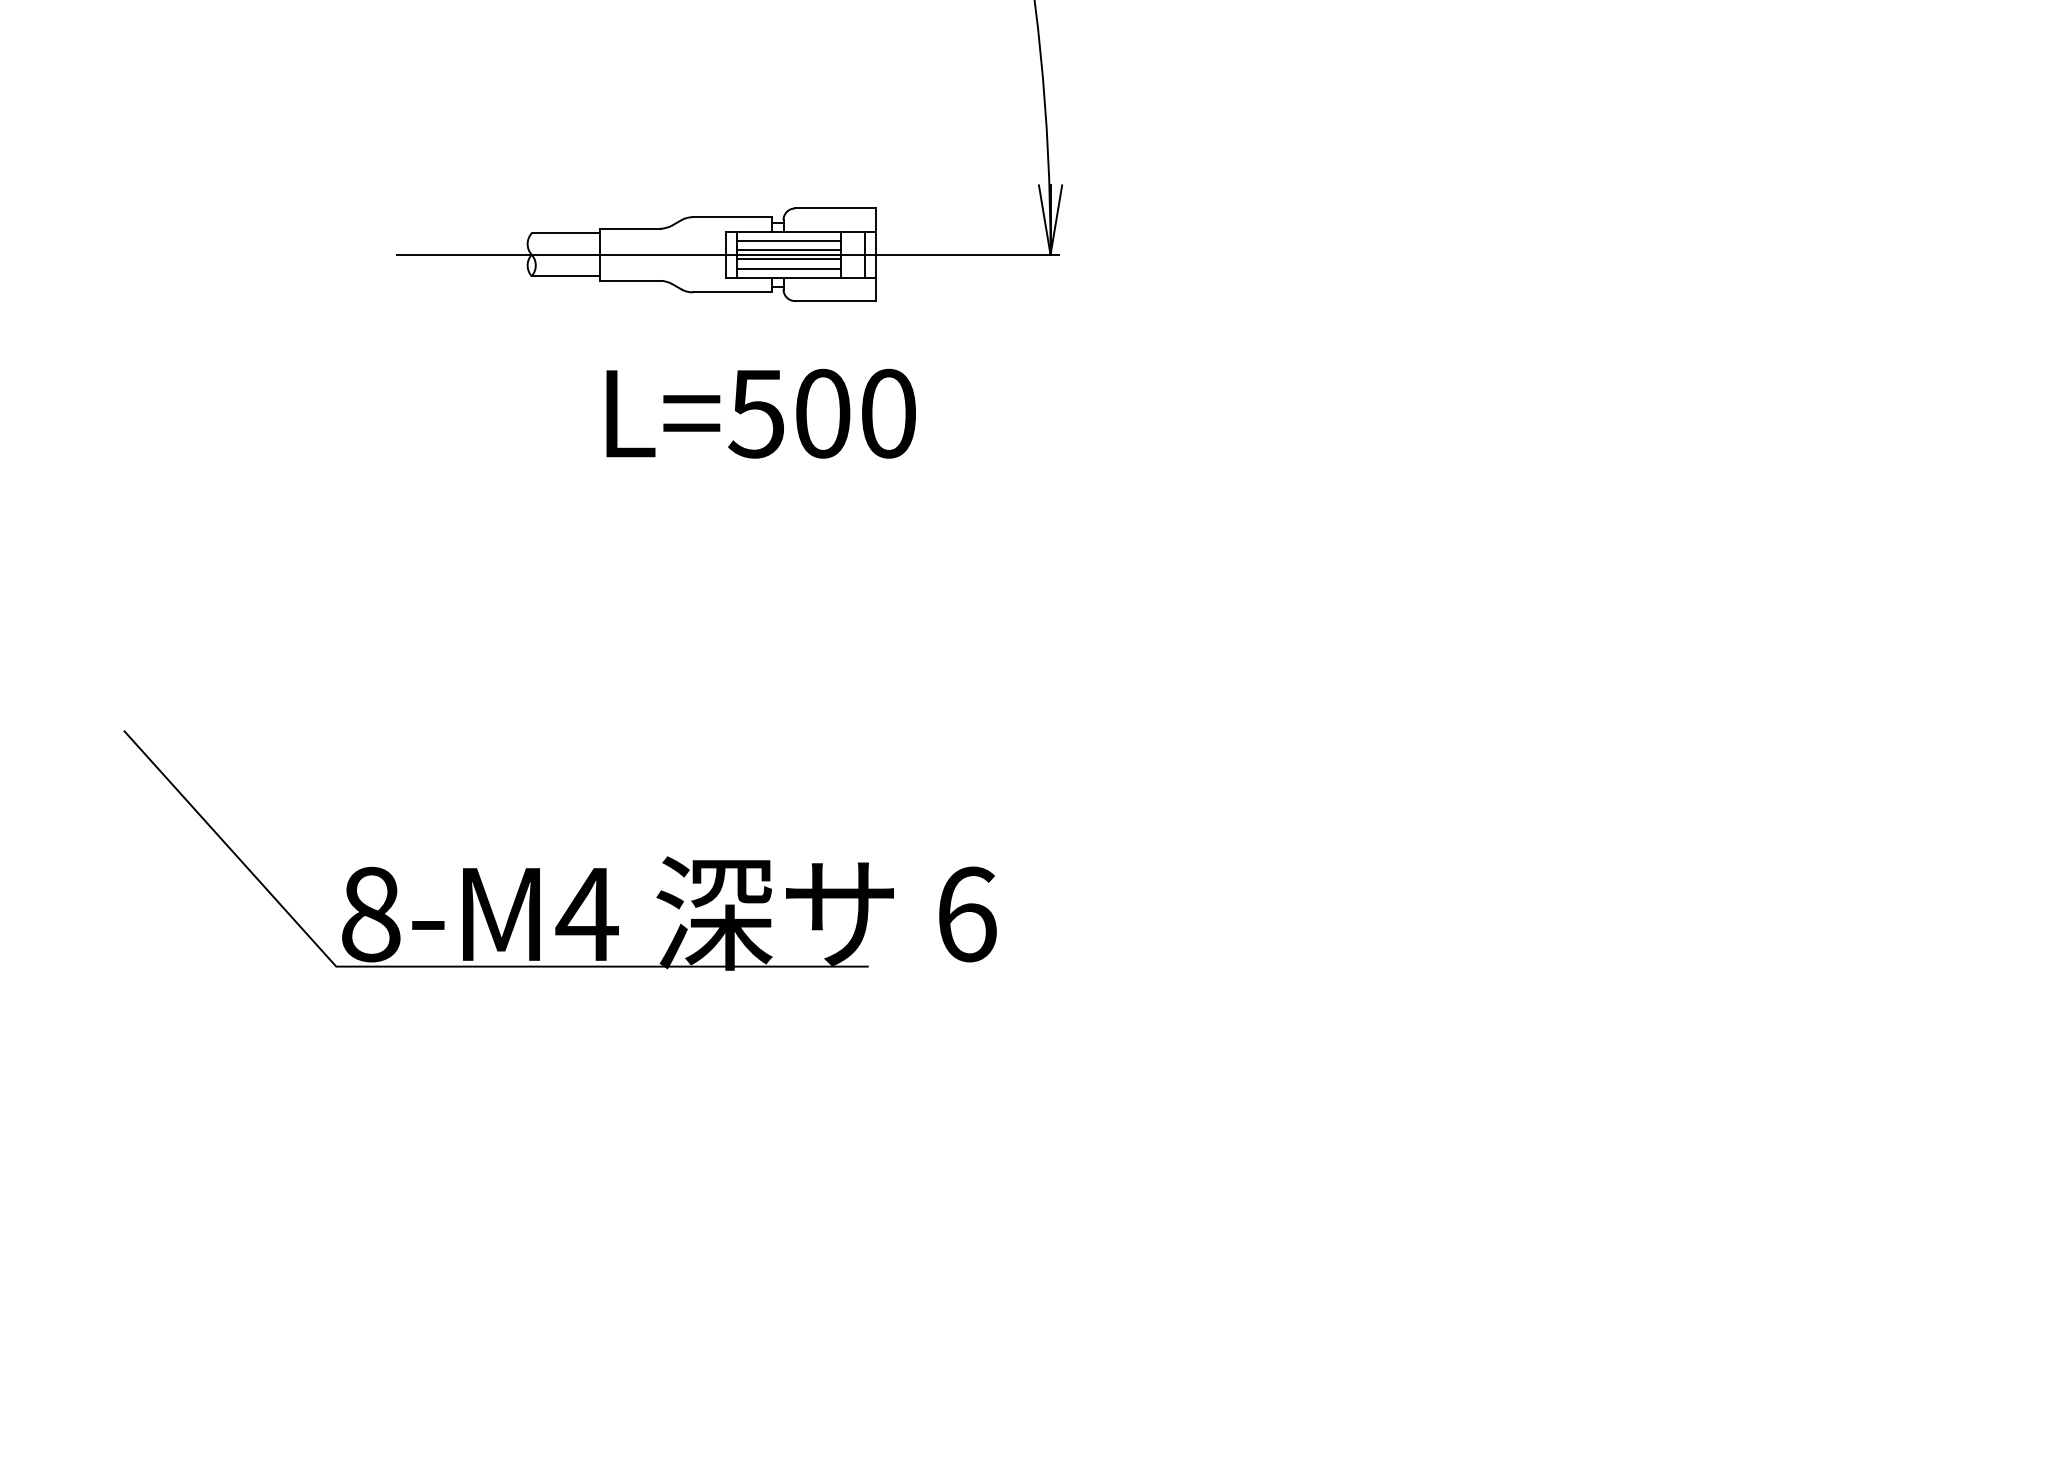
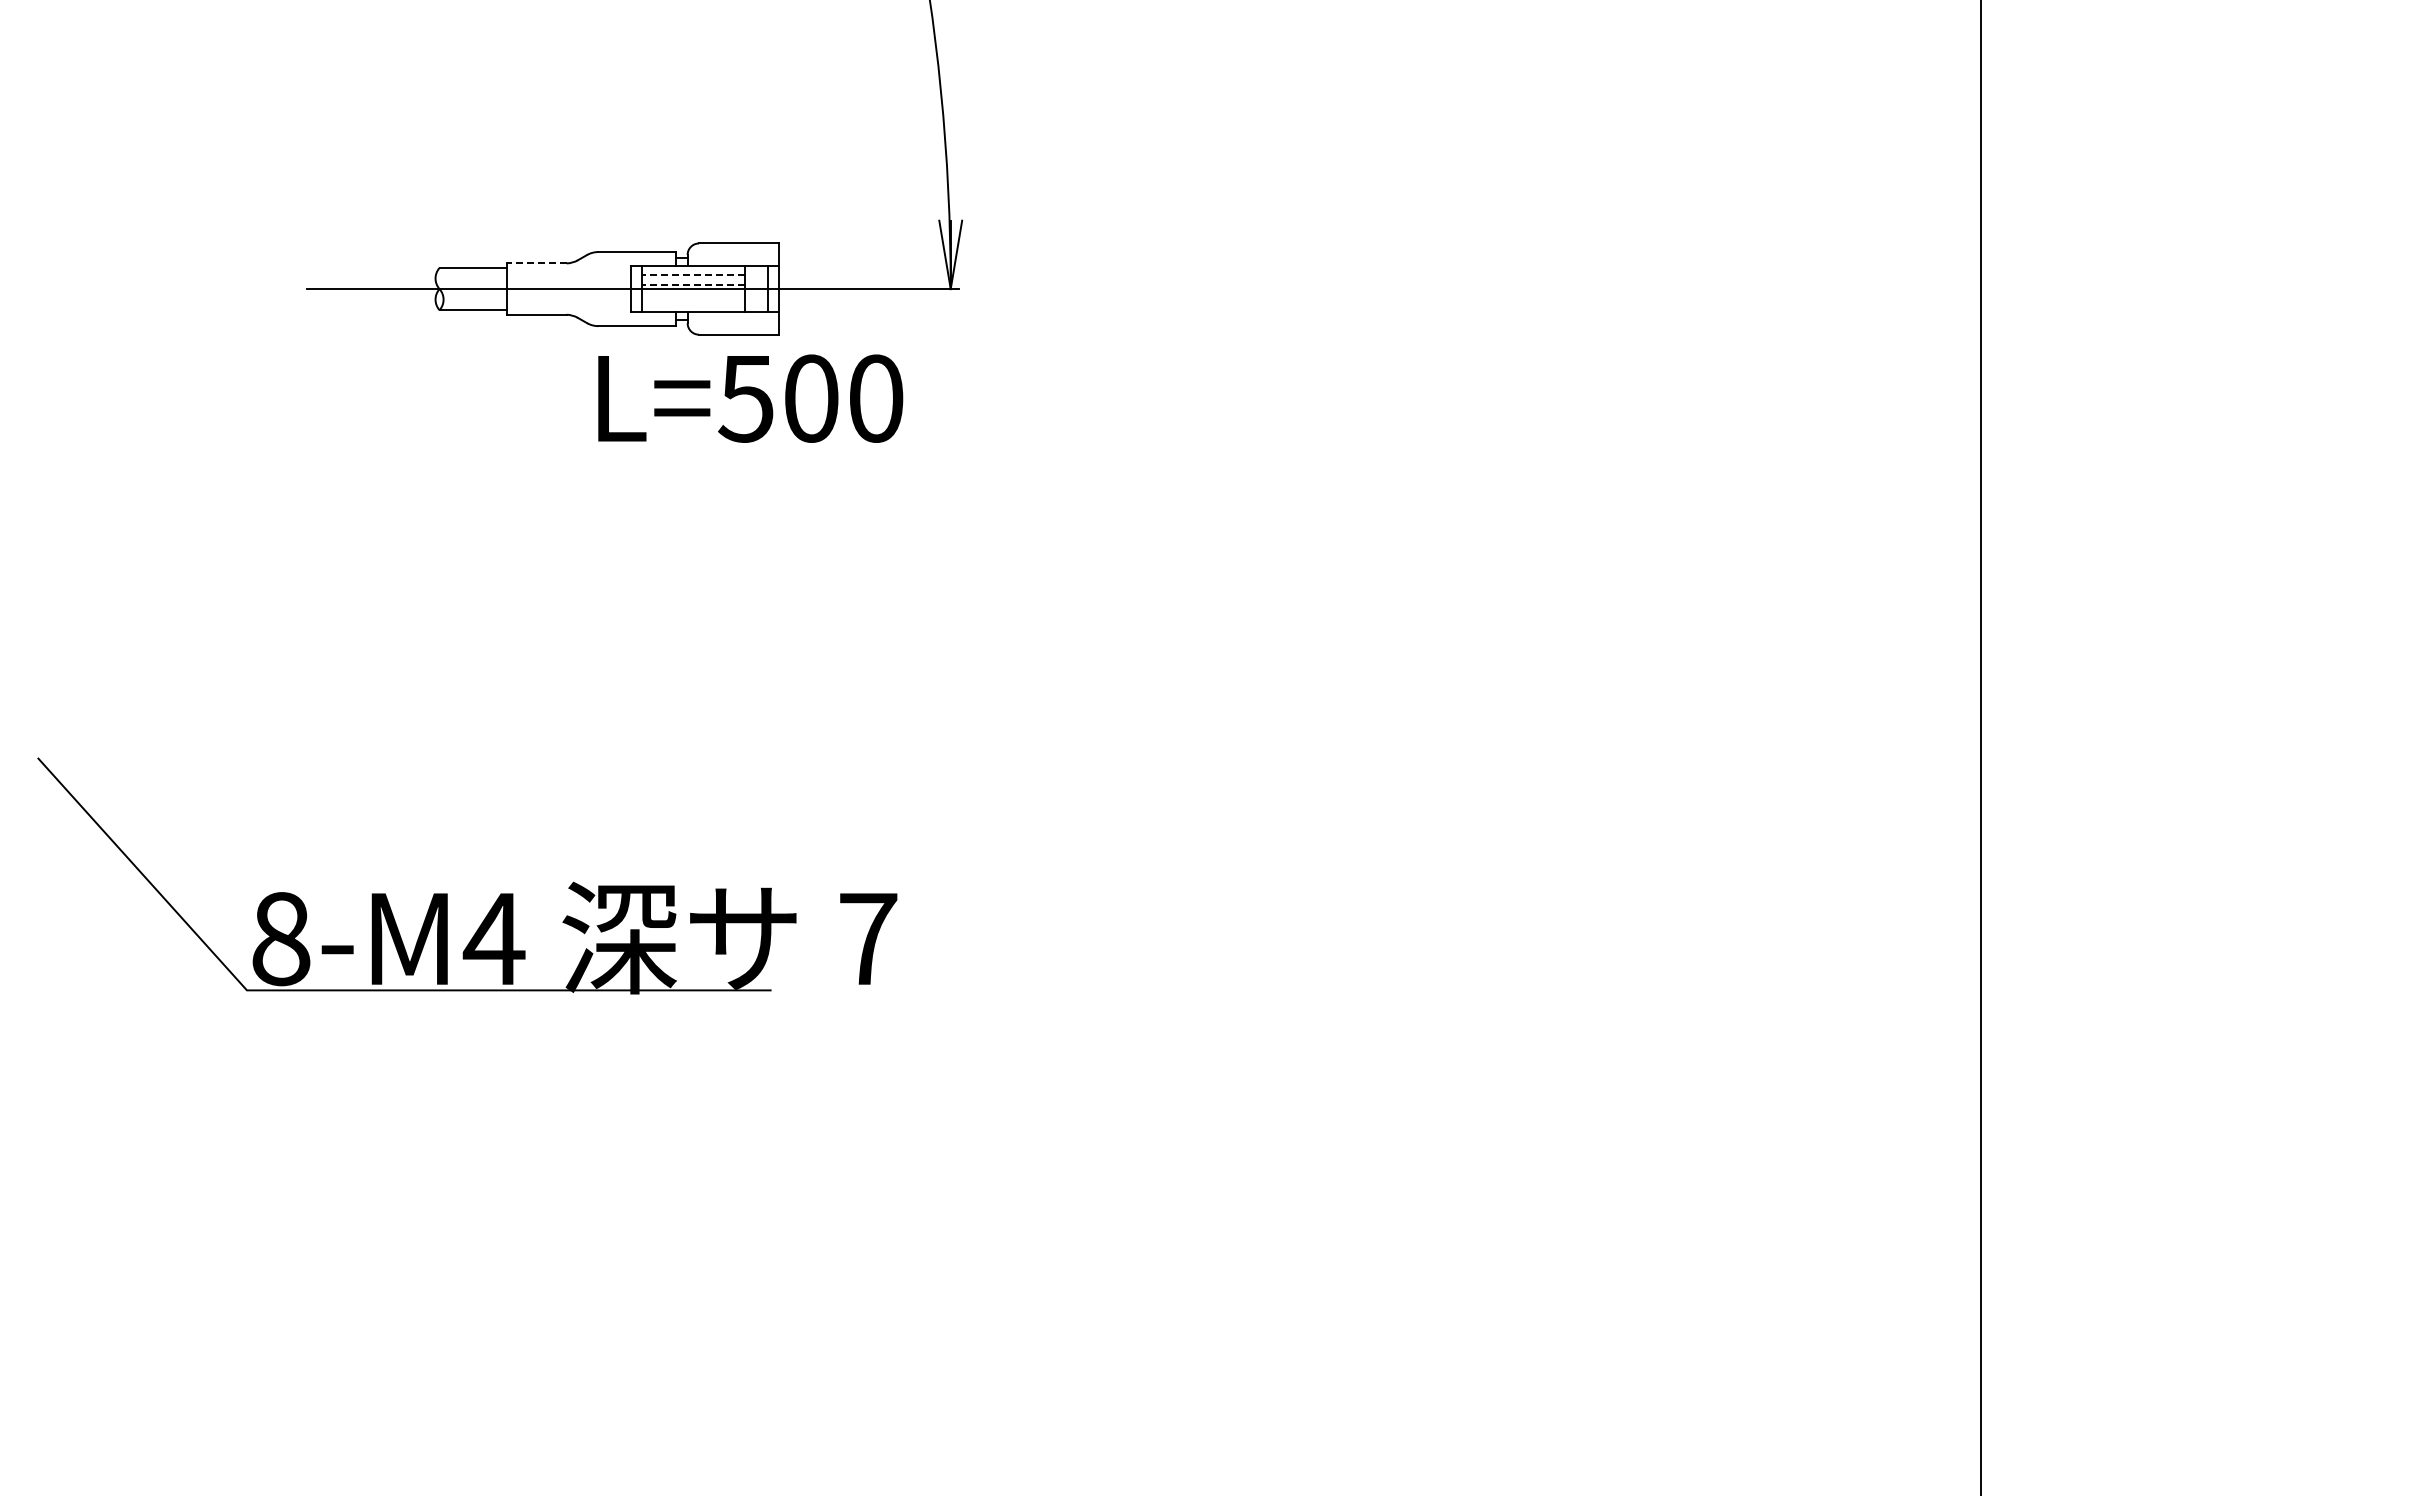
line: (630, 228) -> (536, 263), solid -> dashed
line: (788, 240) -> (692, 275), solid -> dashed
line: (788, 250) -> (692, 284), solid -> dashed
line: (789, 259) -> (693, 293), removed
line: (789, 268) -> (693, 302), removed
text: (761, 413) -> (750, 398), moved
text: (967, 913) -> (868, 938), 6 -> 7

